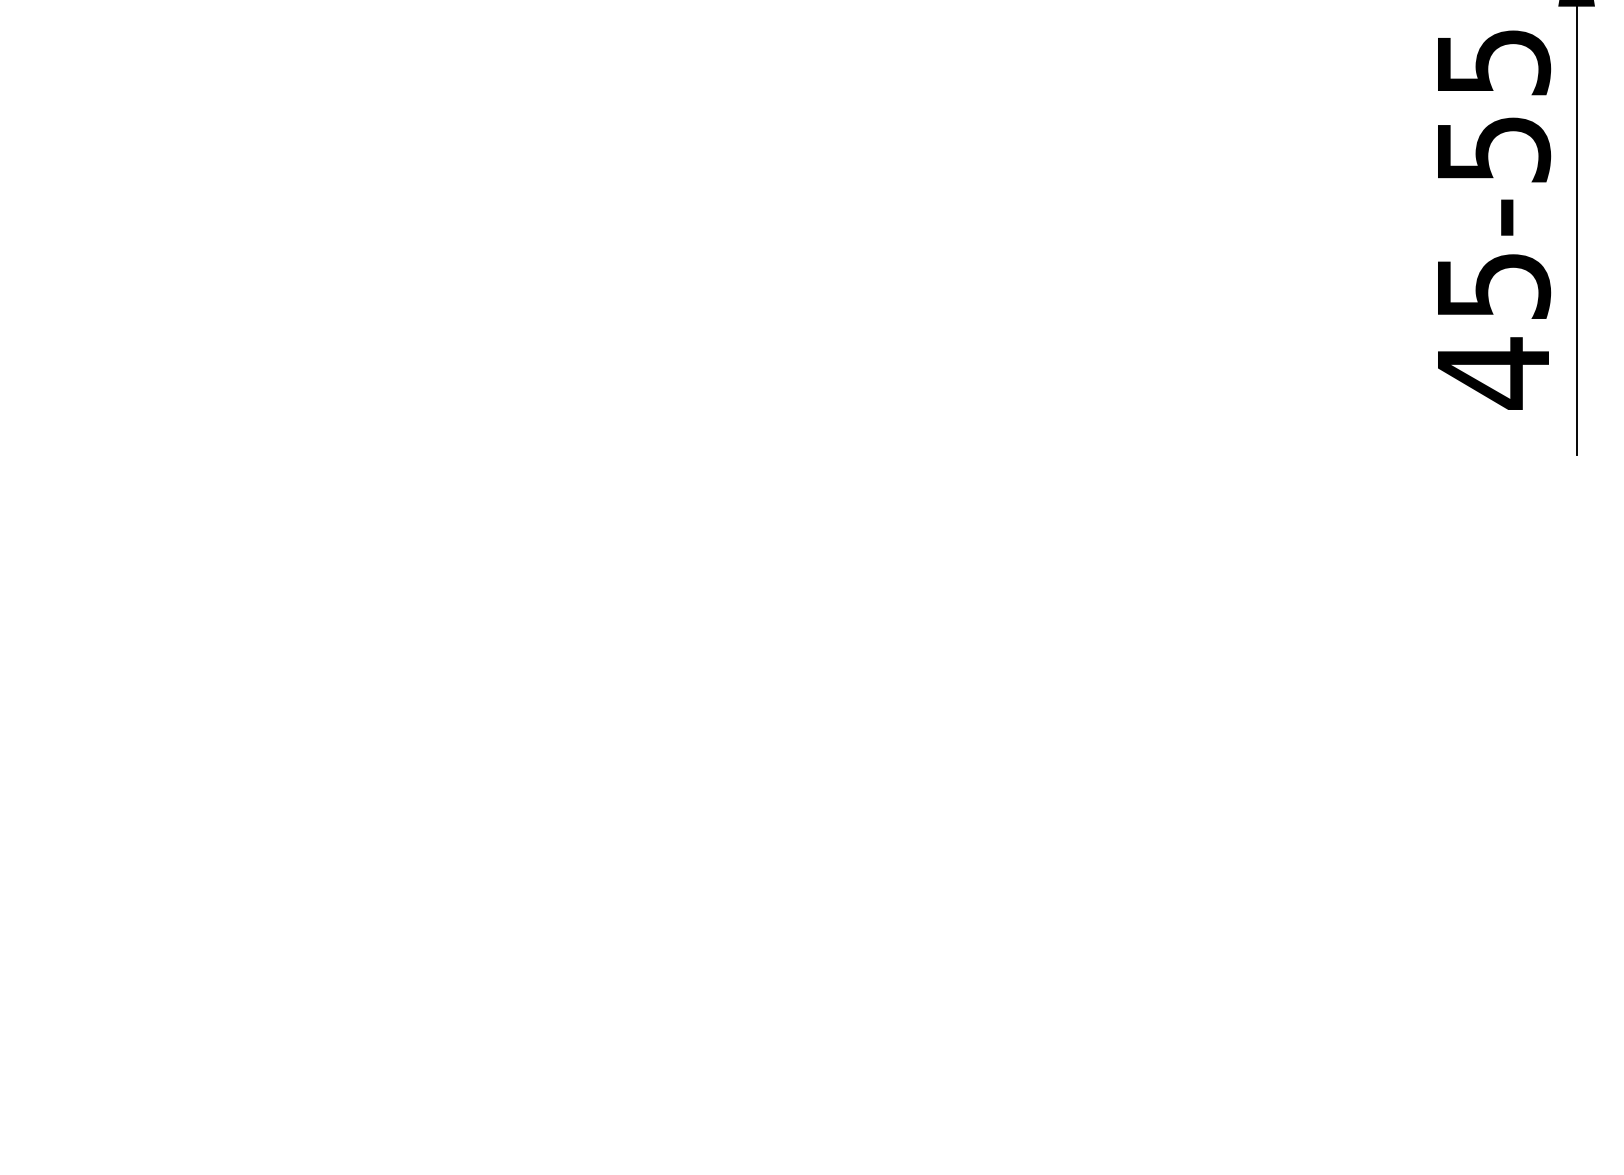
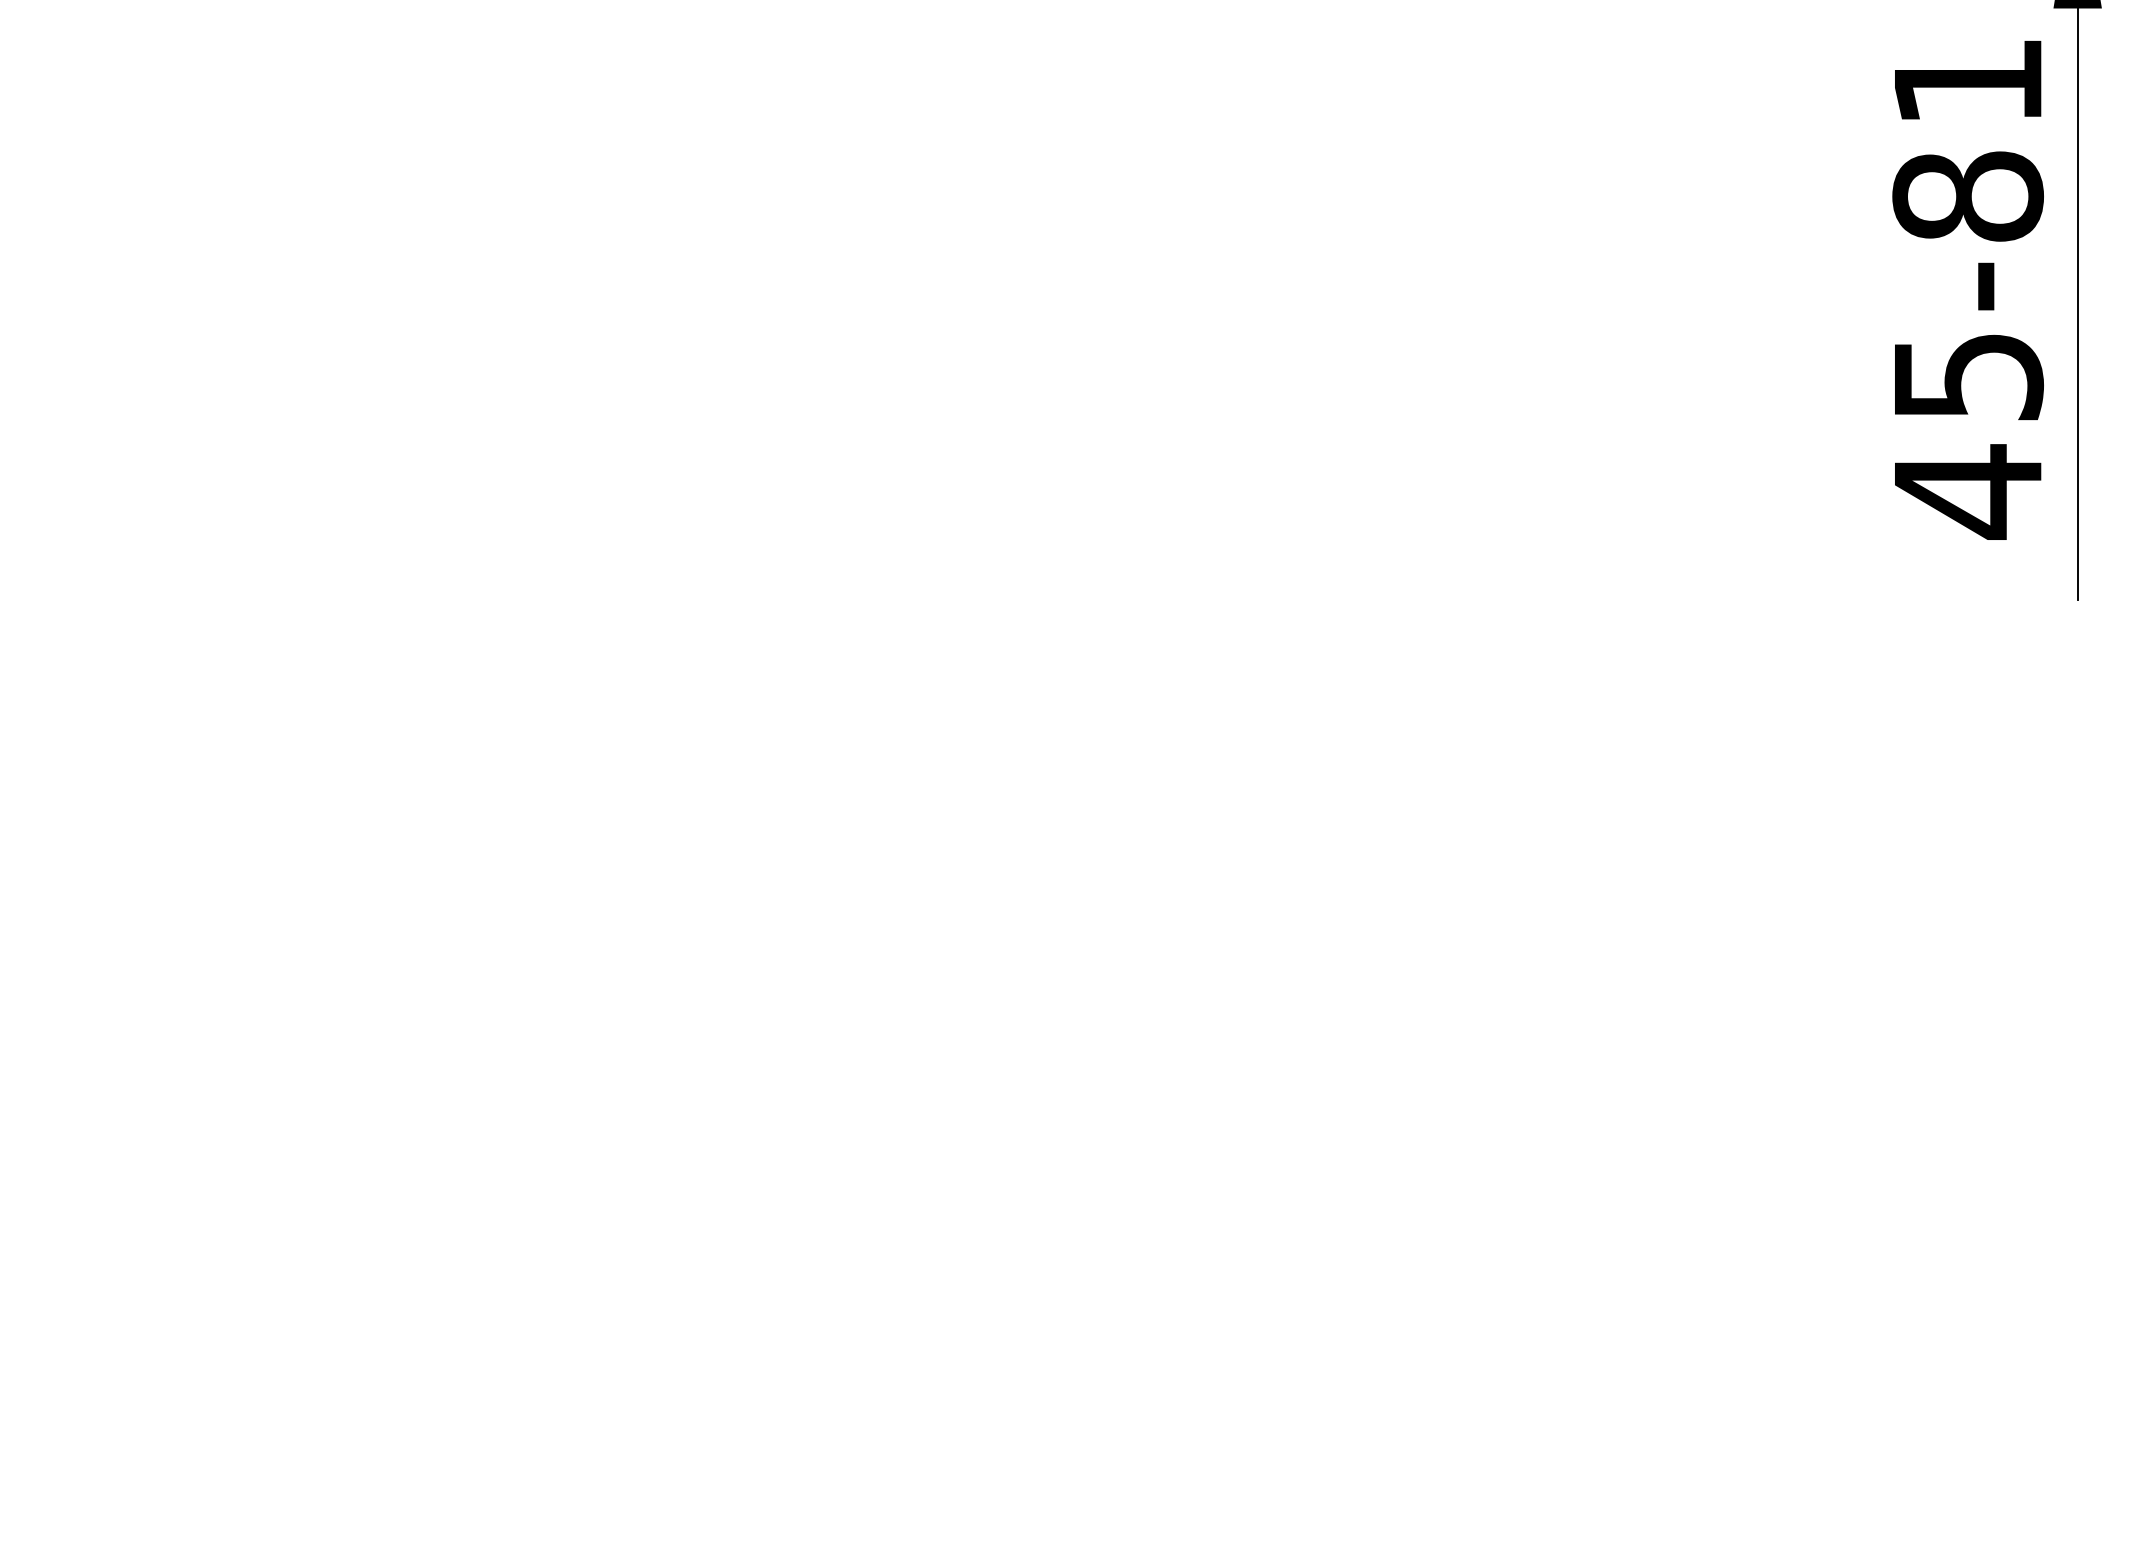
text: (1493, 106) -> (1967, 140), 45-55 -> 45-81

